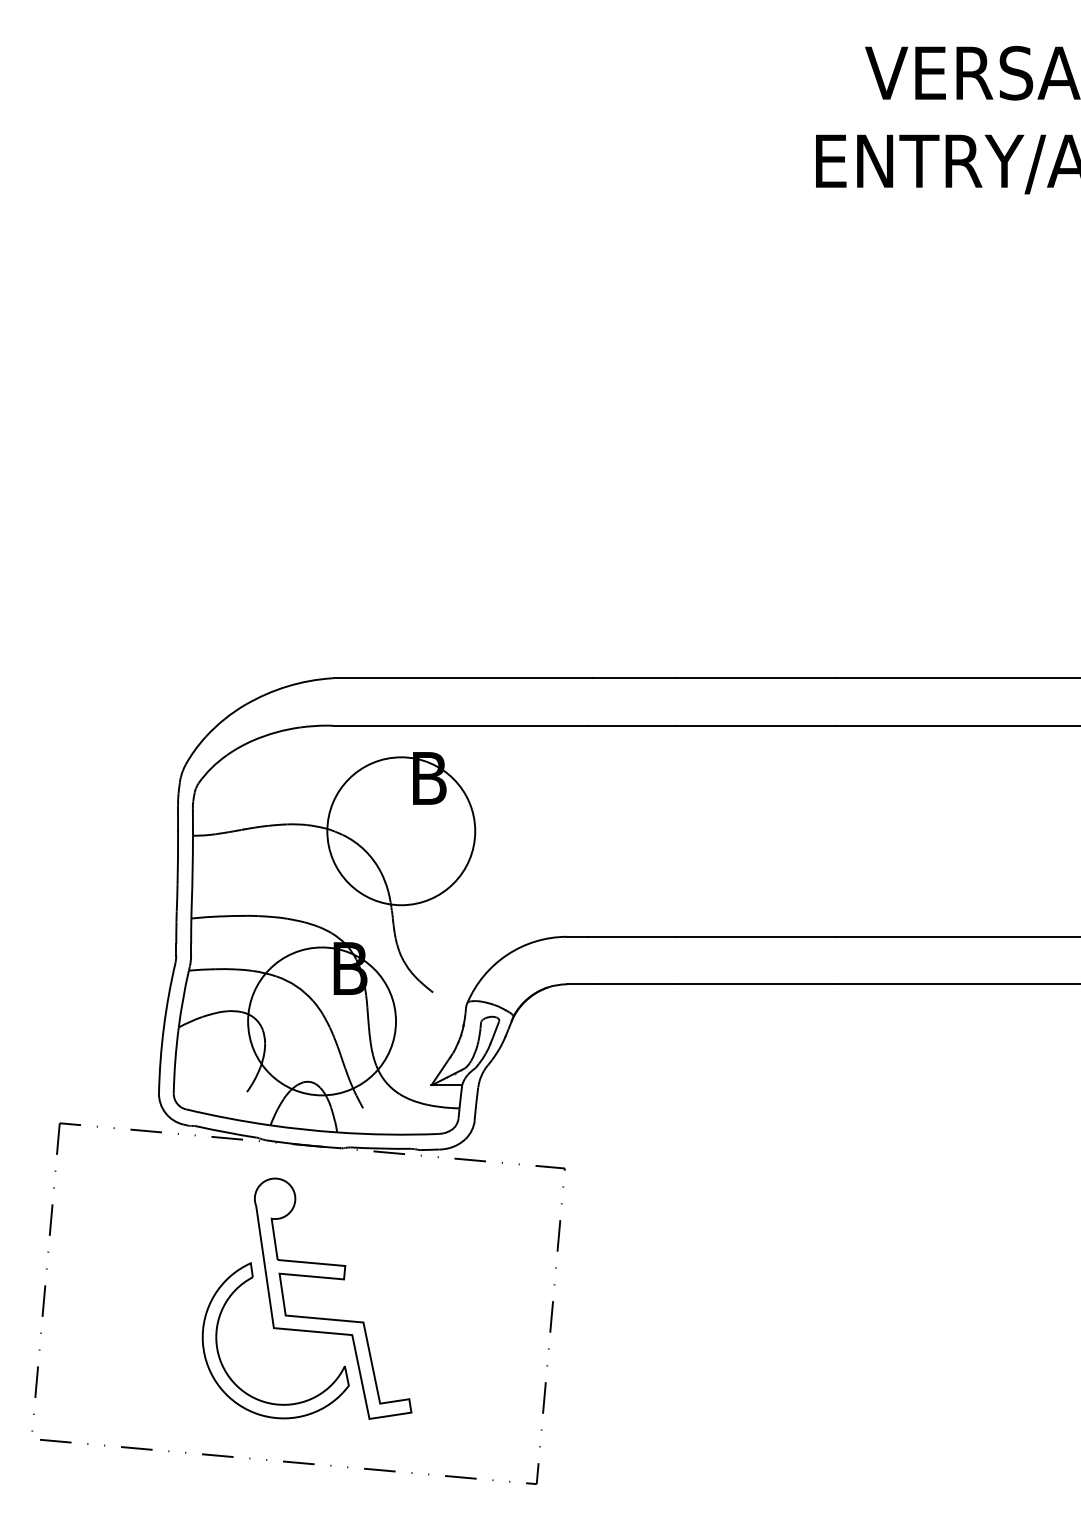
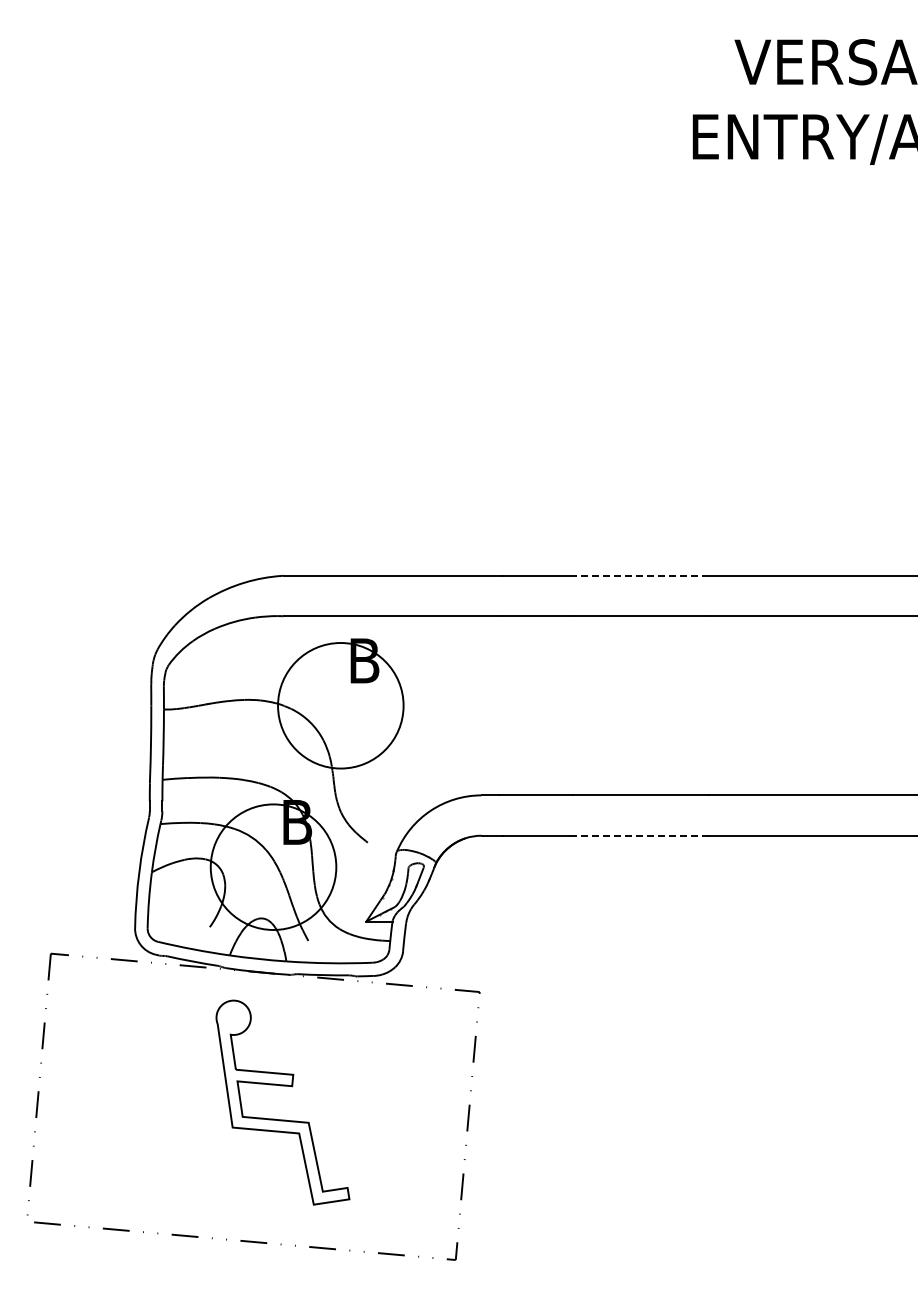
line: (755, 677) -> (641, 575), solid -> dashed
line: (755, 984) -> (641, 835), solid -> dashed
part: (221, 1359) -> (188, 1154), removed

